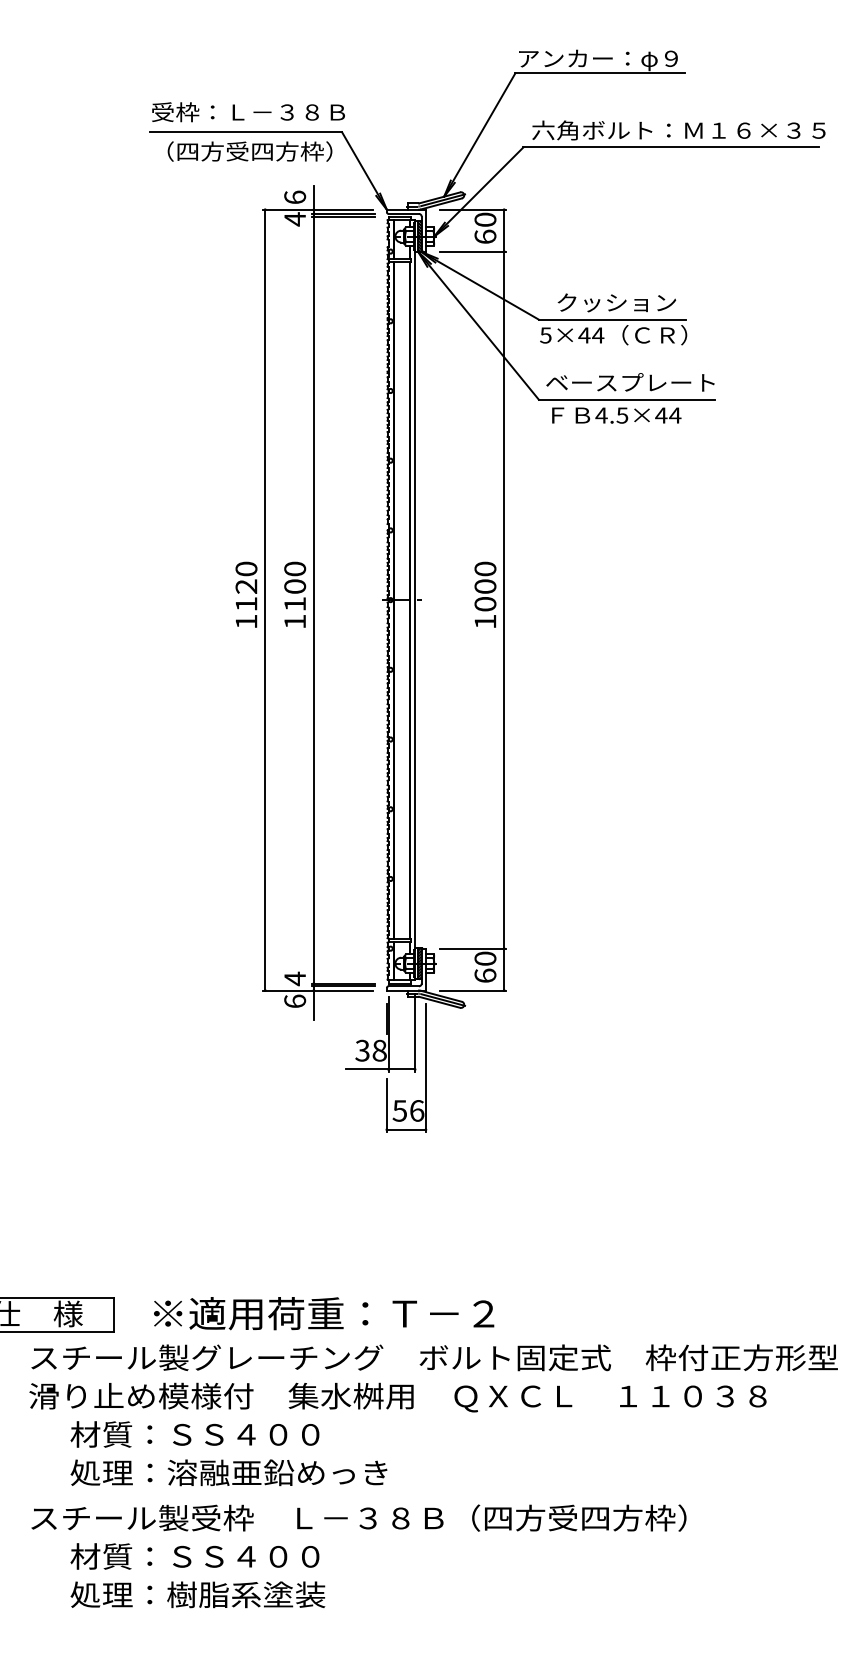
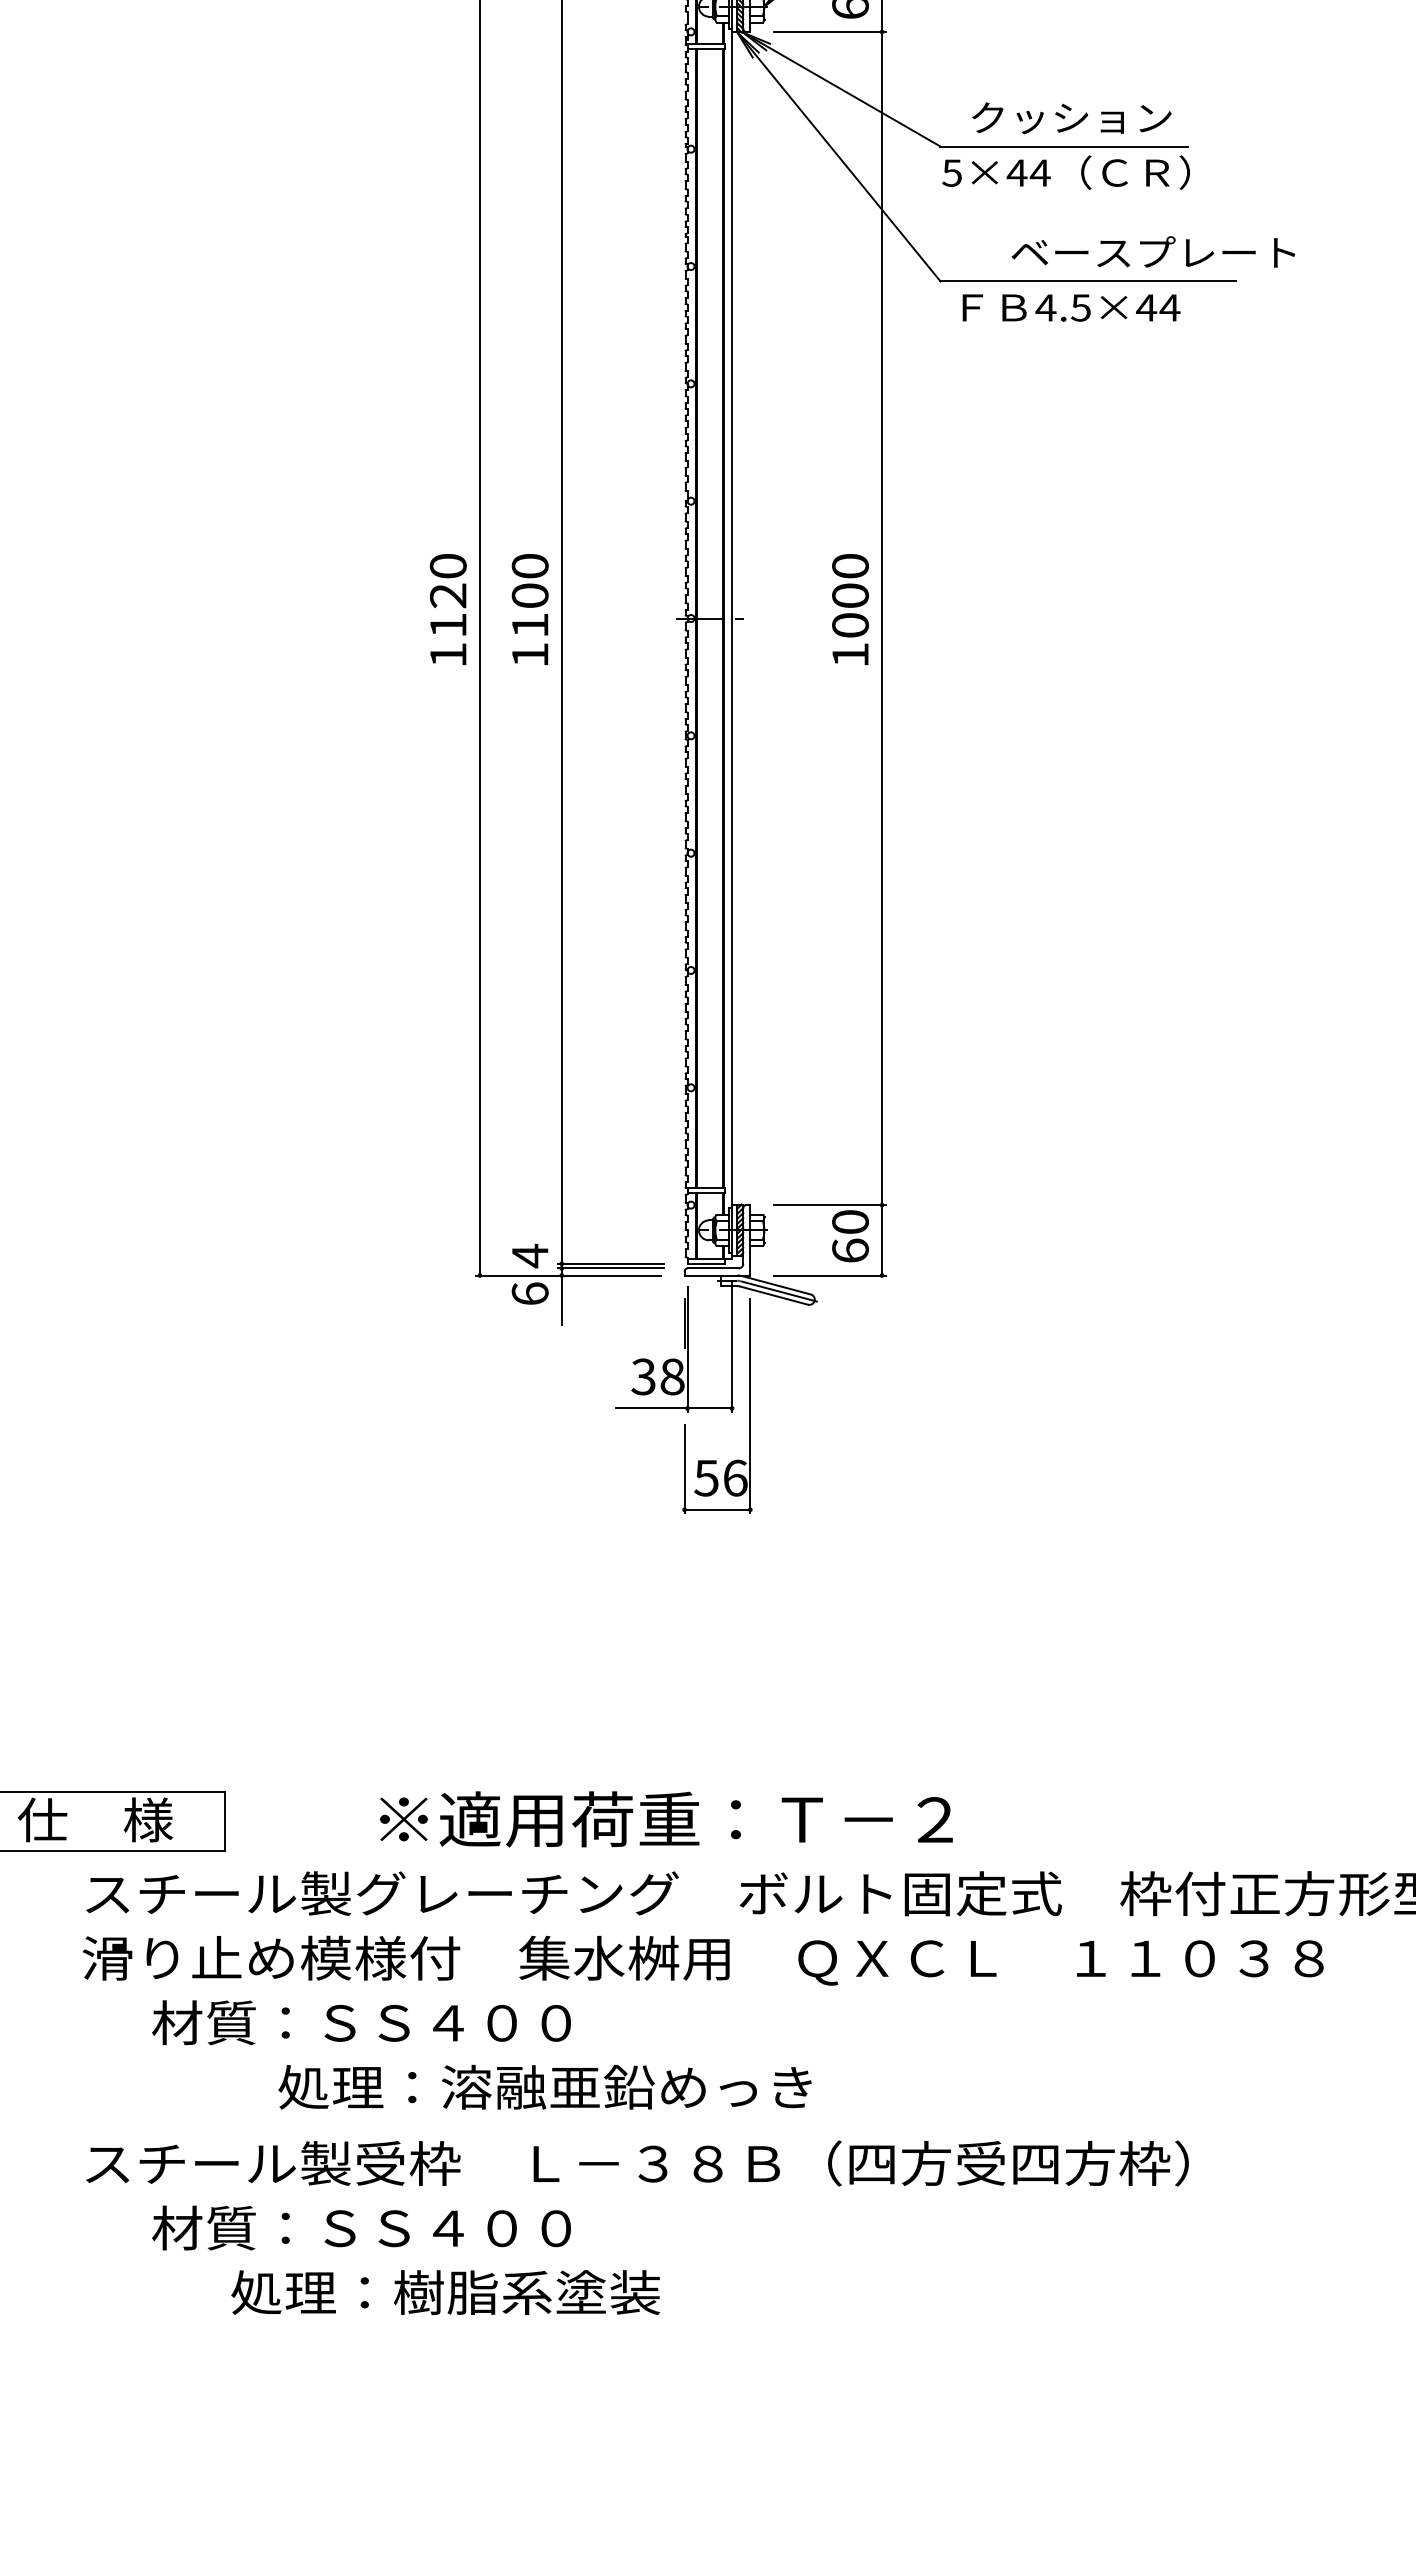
text: (630, 382) -> (1153, 252), moved
text: (324, 1313) -> (667, 1819), moved
text: (228, 1472) -> (544, 2086), moved
text: (197, 1594) -> (444, 2292), moved

